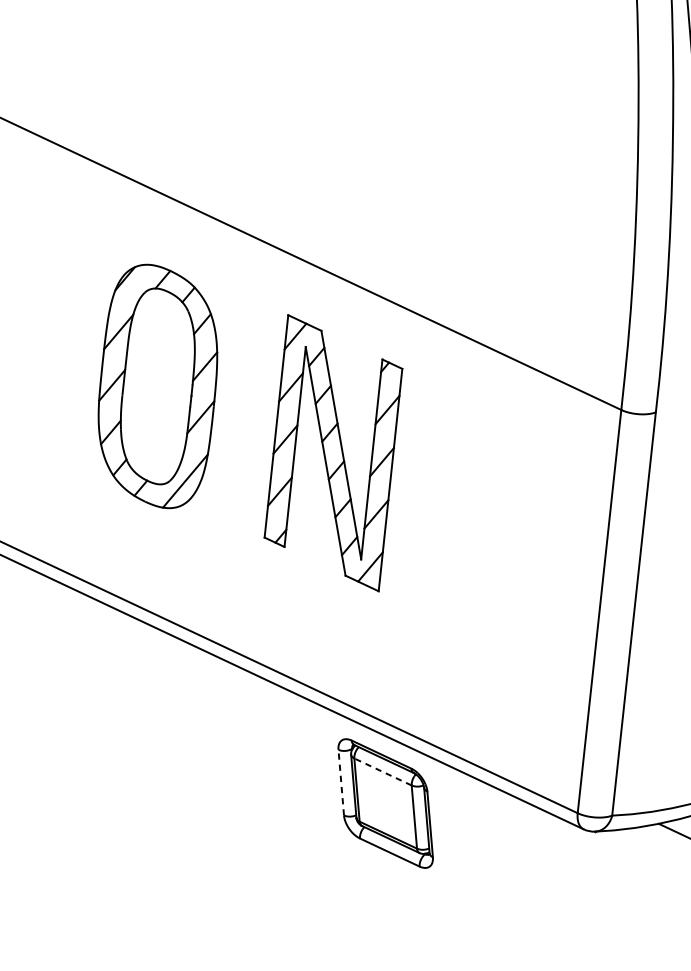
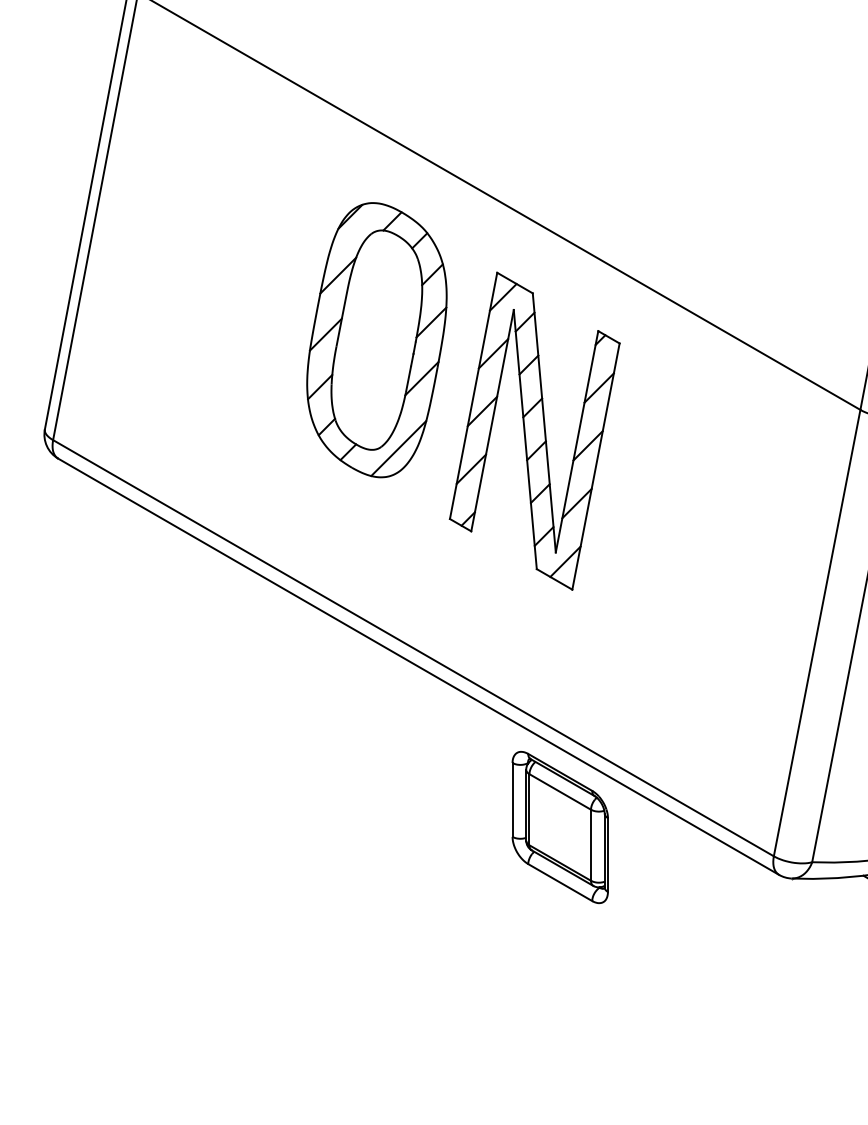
part: (157, 386) -> (376, 340), moved
line: (383, 771) -> (560, 791), dashed -> solid
line: (341, 782) -> (512, 799), dashed -> solid

